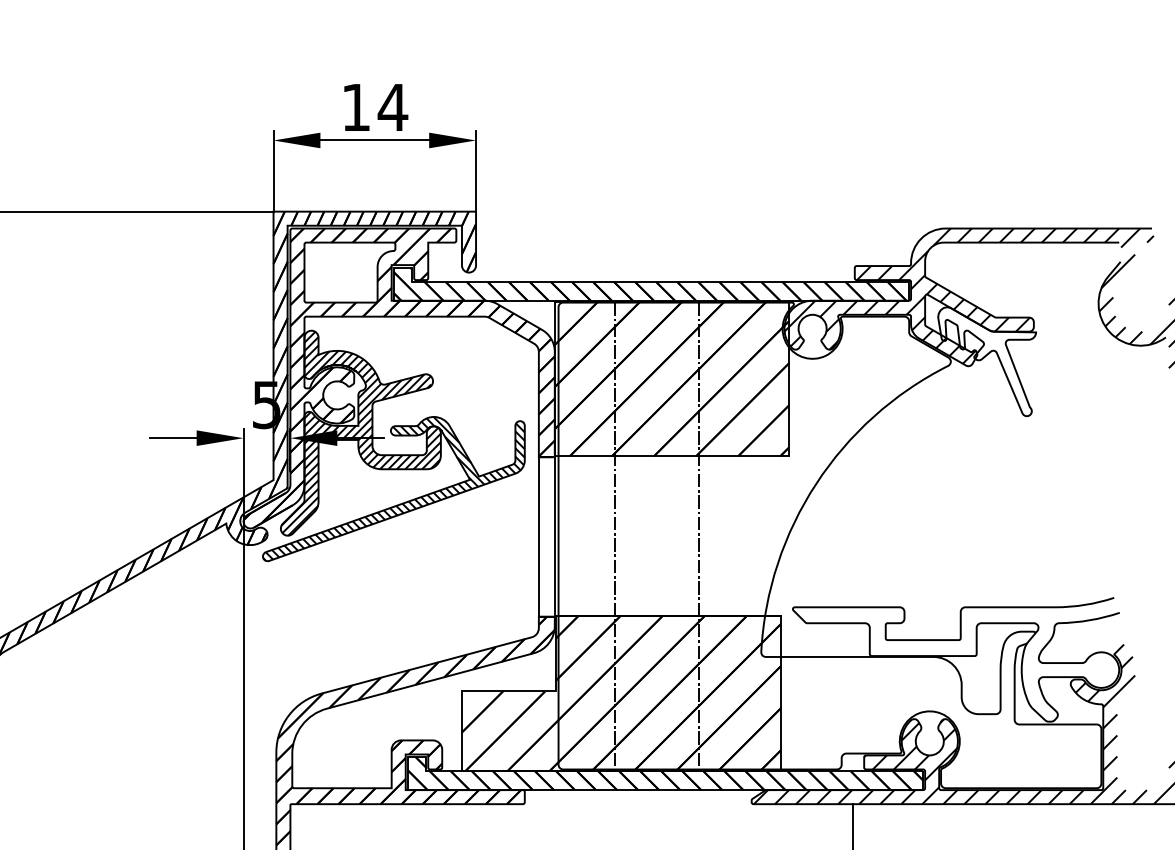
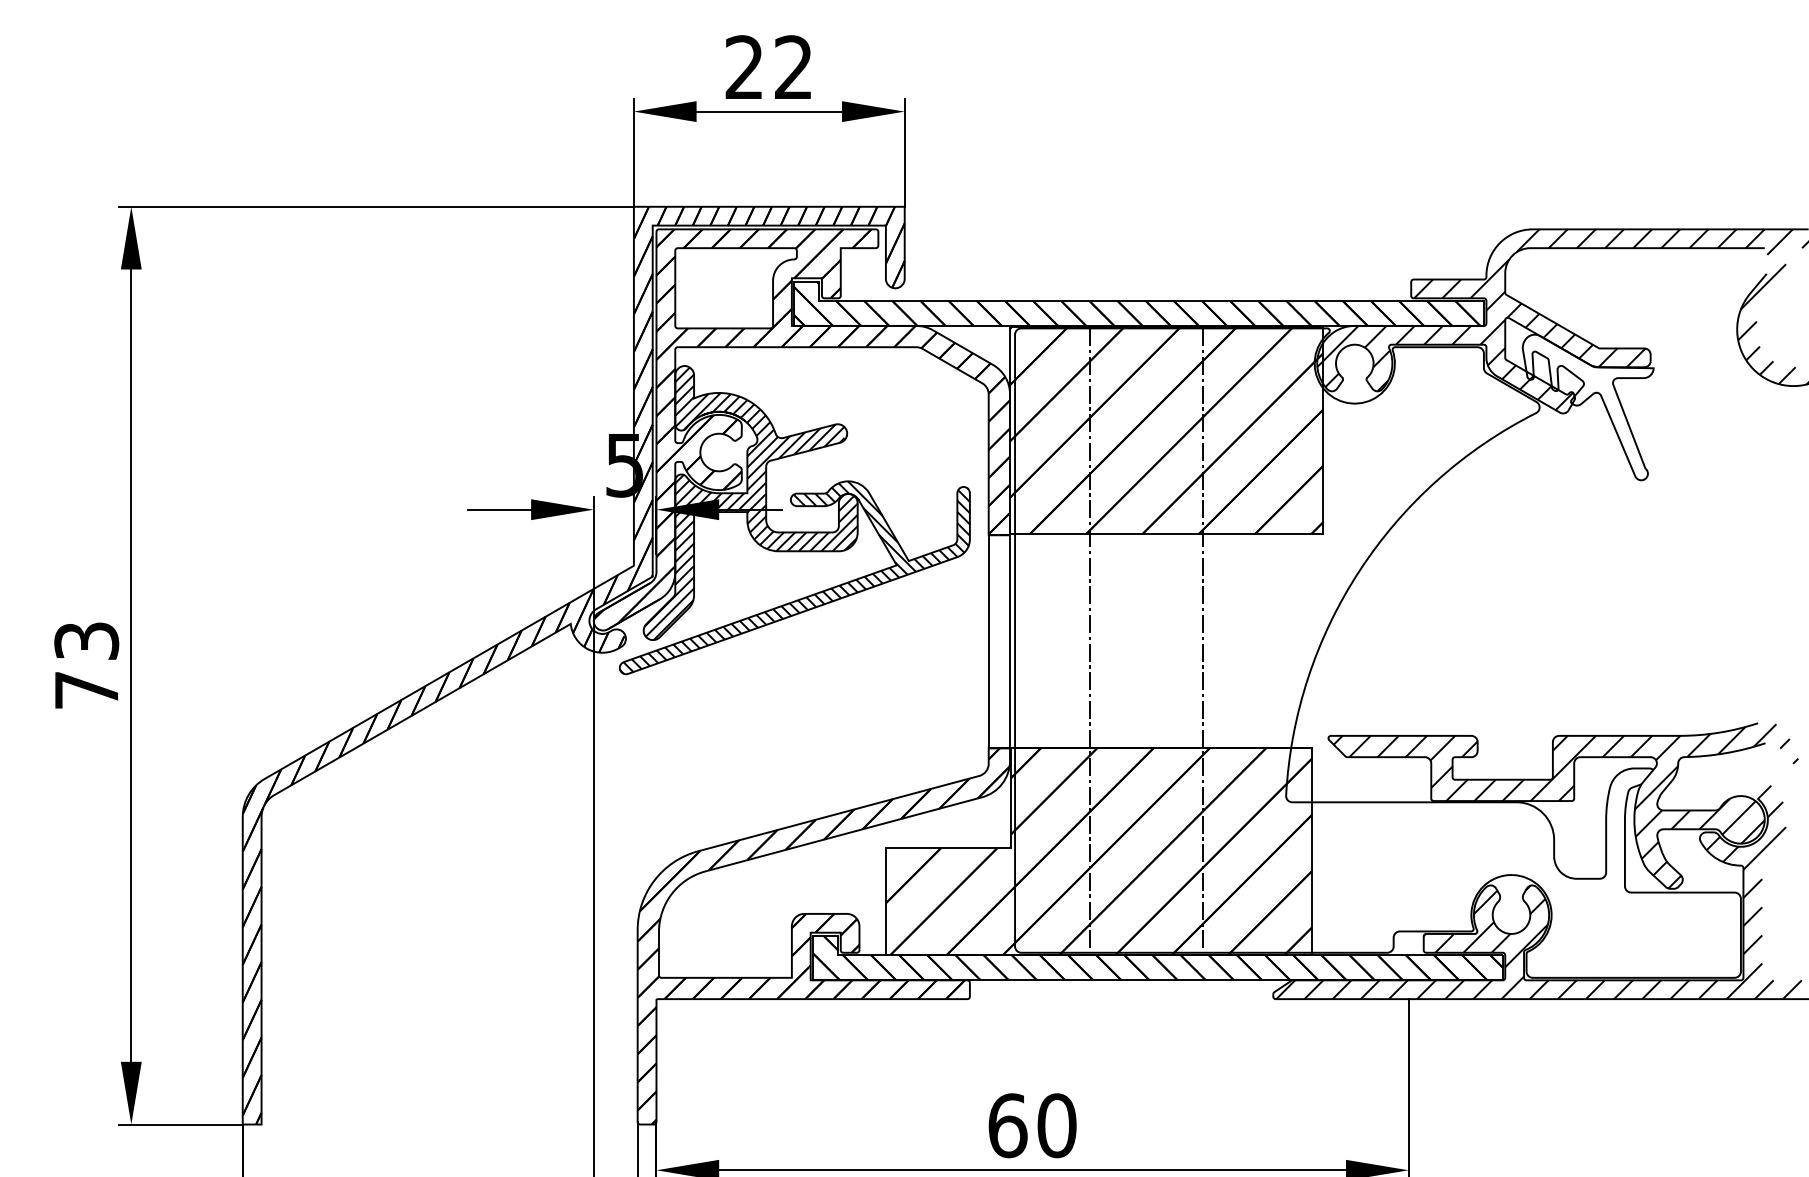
text: (374, 106) -> (769, 66), 14 -> 22
hatch: (970, 660) -> (1565, 806), added

